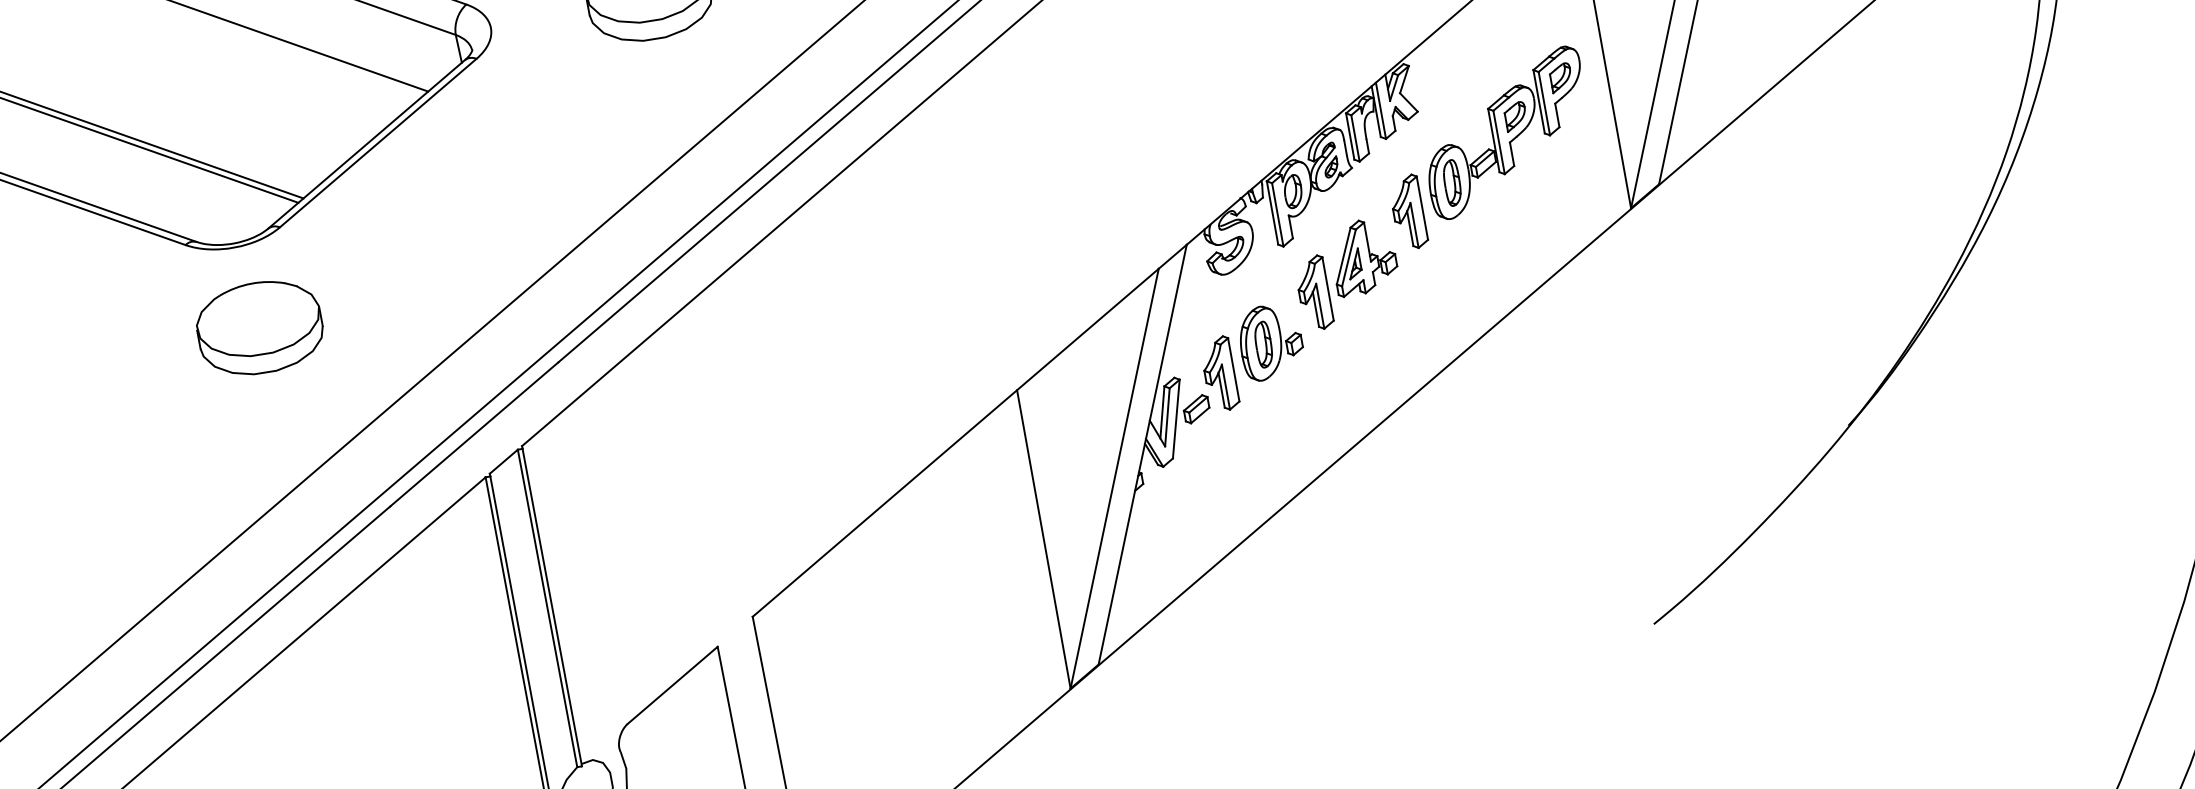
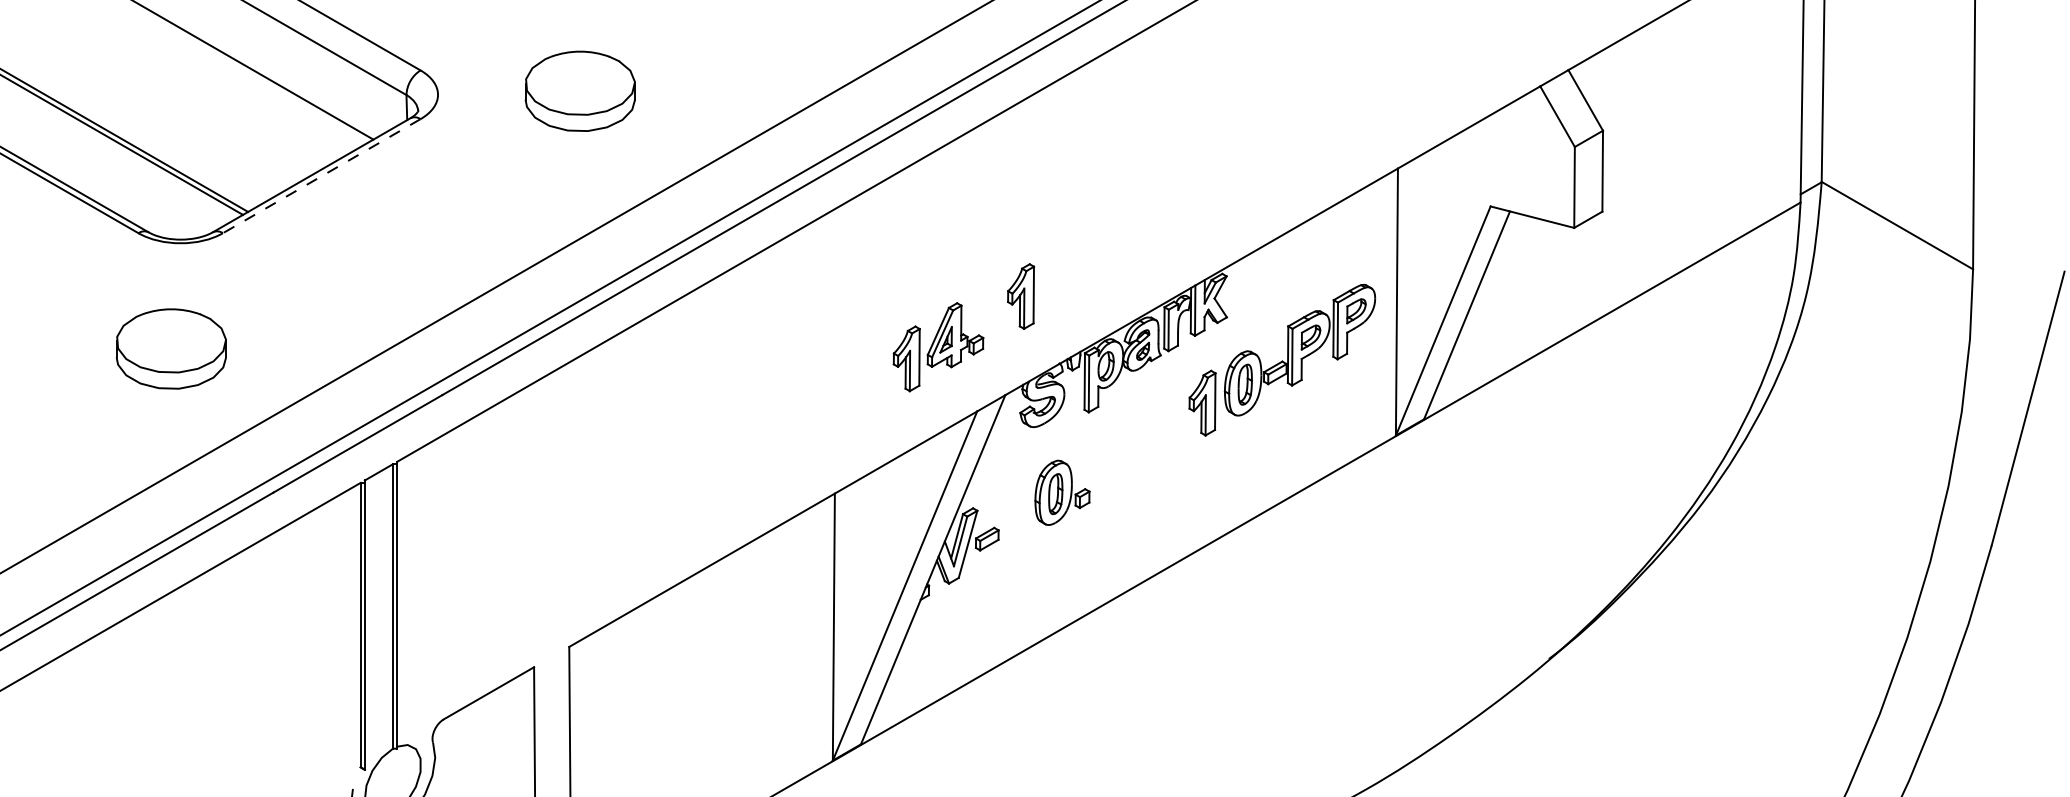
line: (377, 143) -> (321, 176), solid -> dashed
part: (1347, 274) -> (938, 347), moved
part: (259, 327) -> (171, 348), moved
part: (1220, 374) -> (1021, 296), moved

